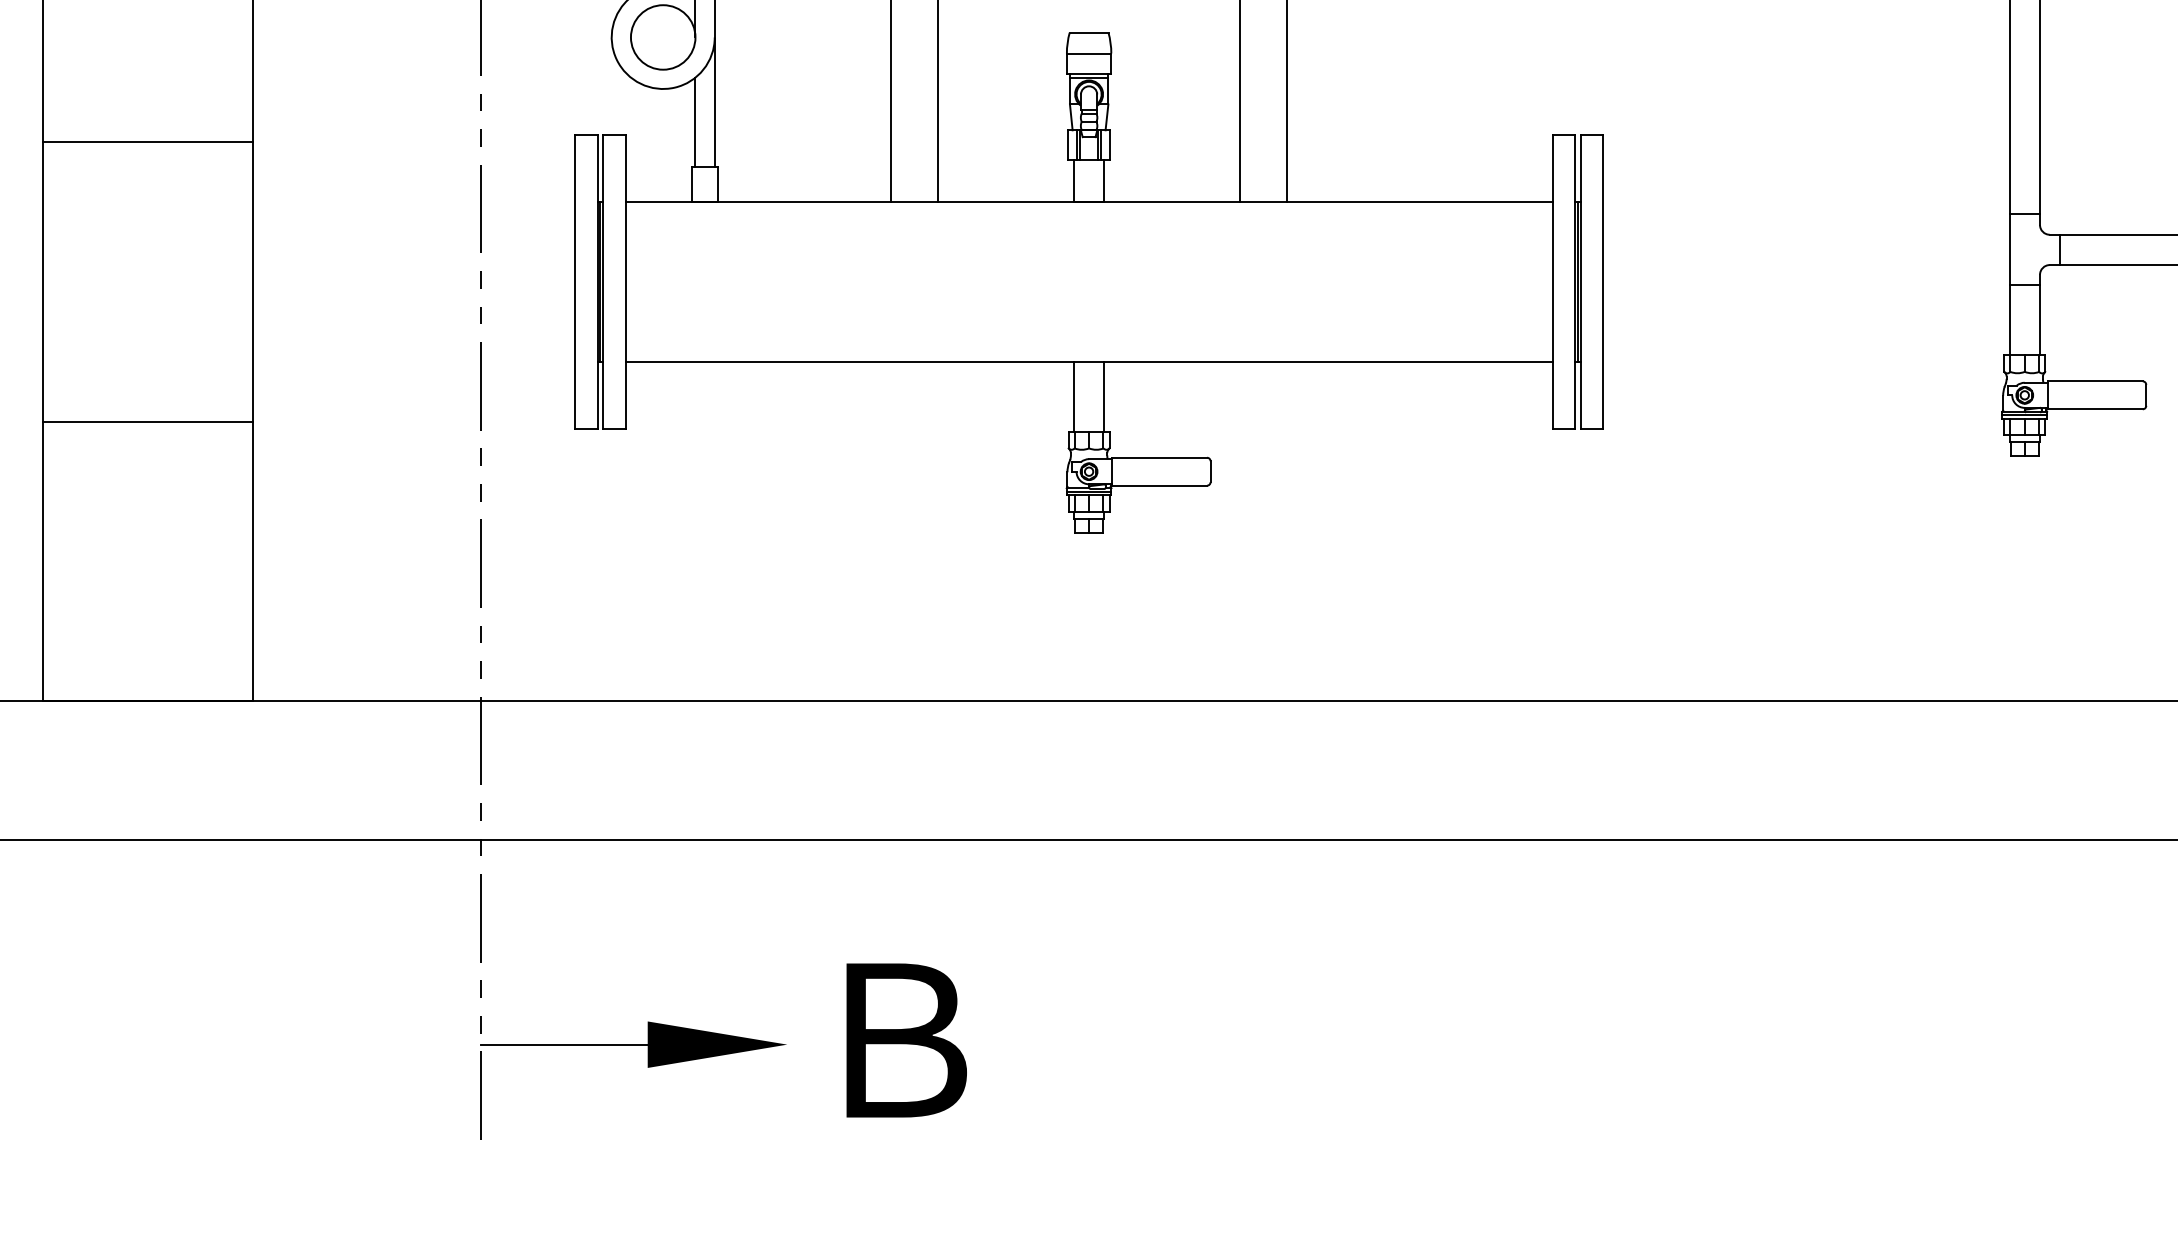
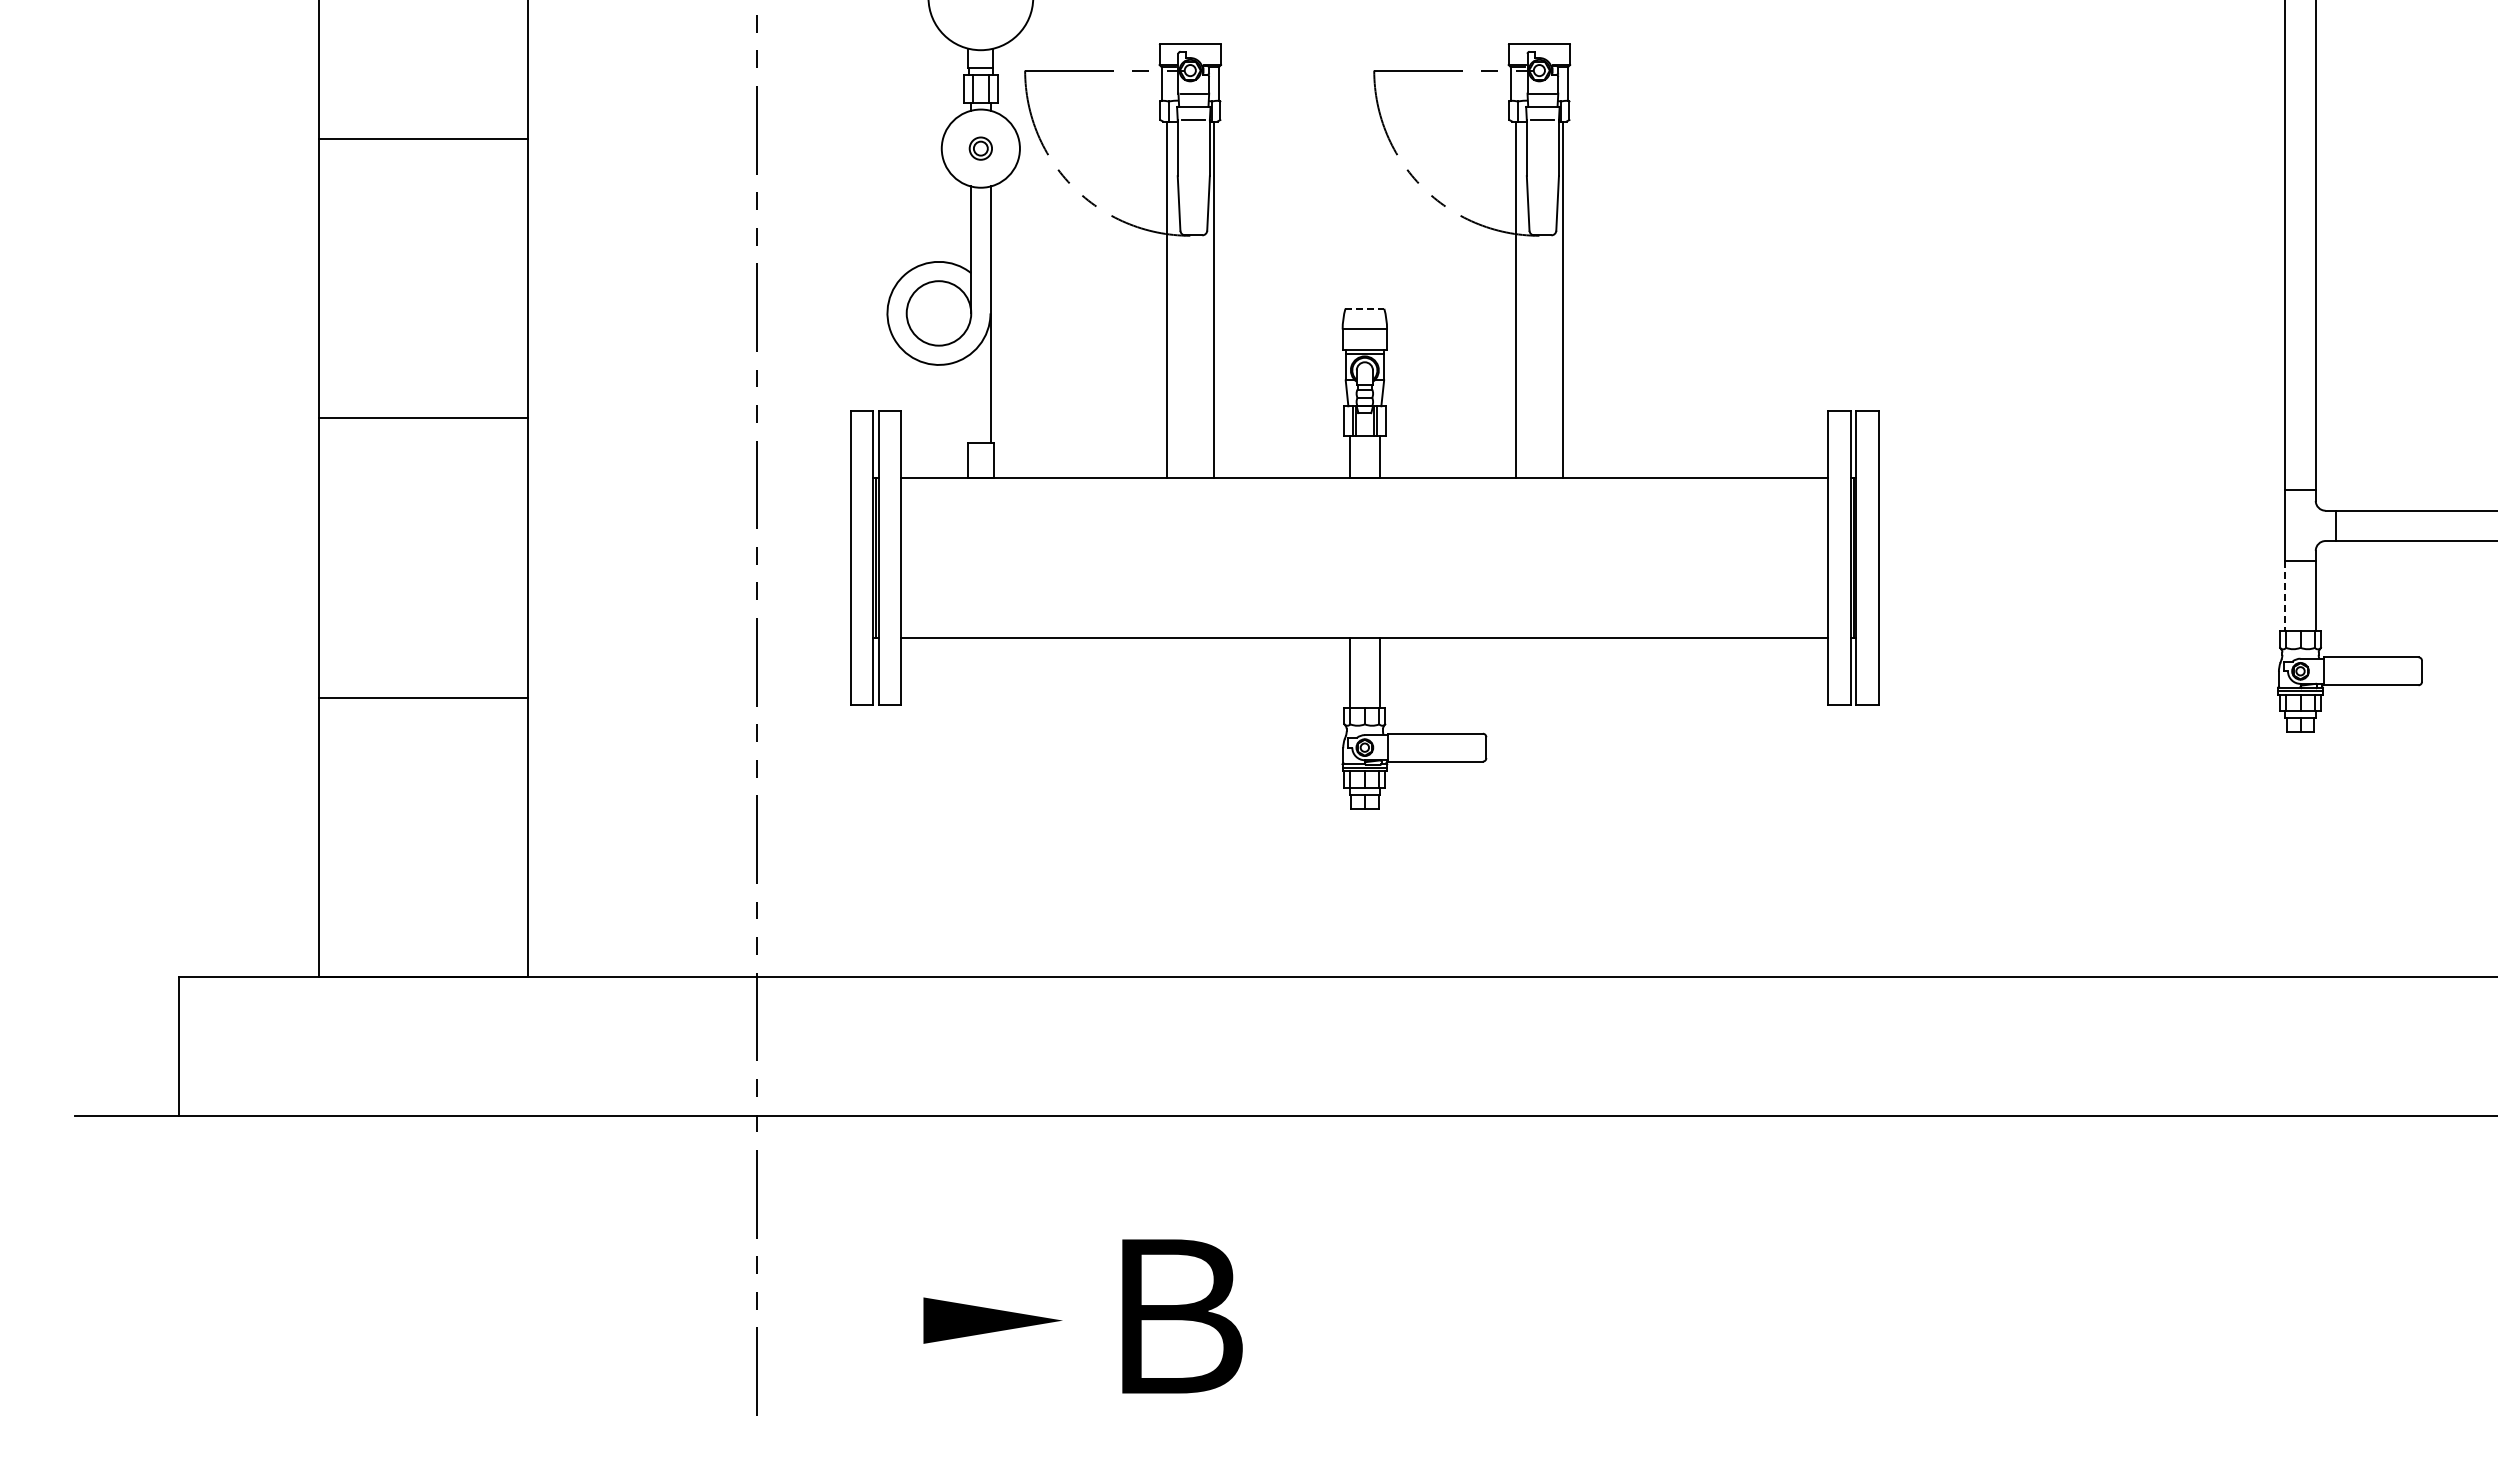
line: (1089, 32) -> (1365, 308), solid -> dashed
line: (695, 122) -> (971, 398), removed
line: (2009, 320) -> (2285, 596), solid -> dashed
line: (563, 1044) -> (839, 1320), removed

